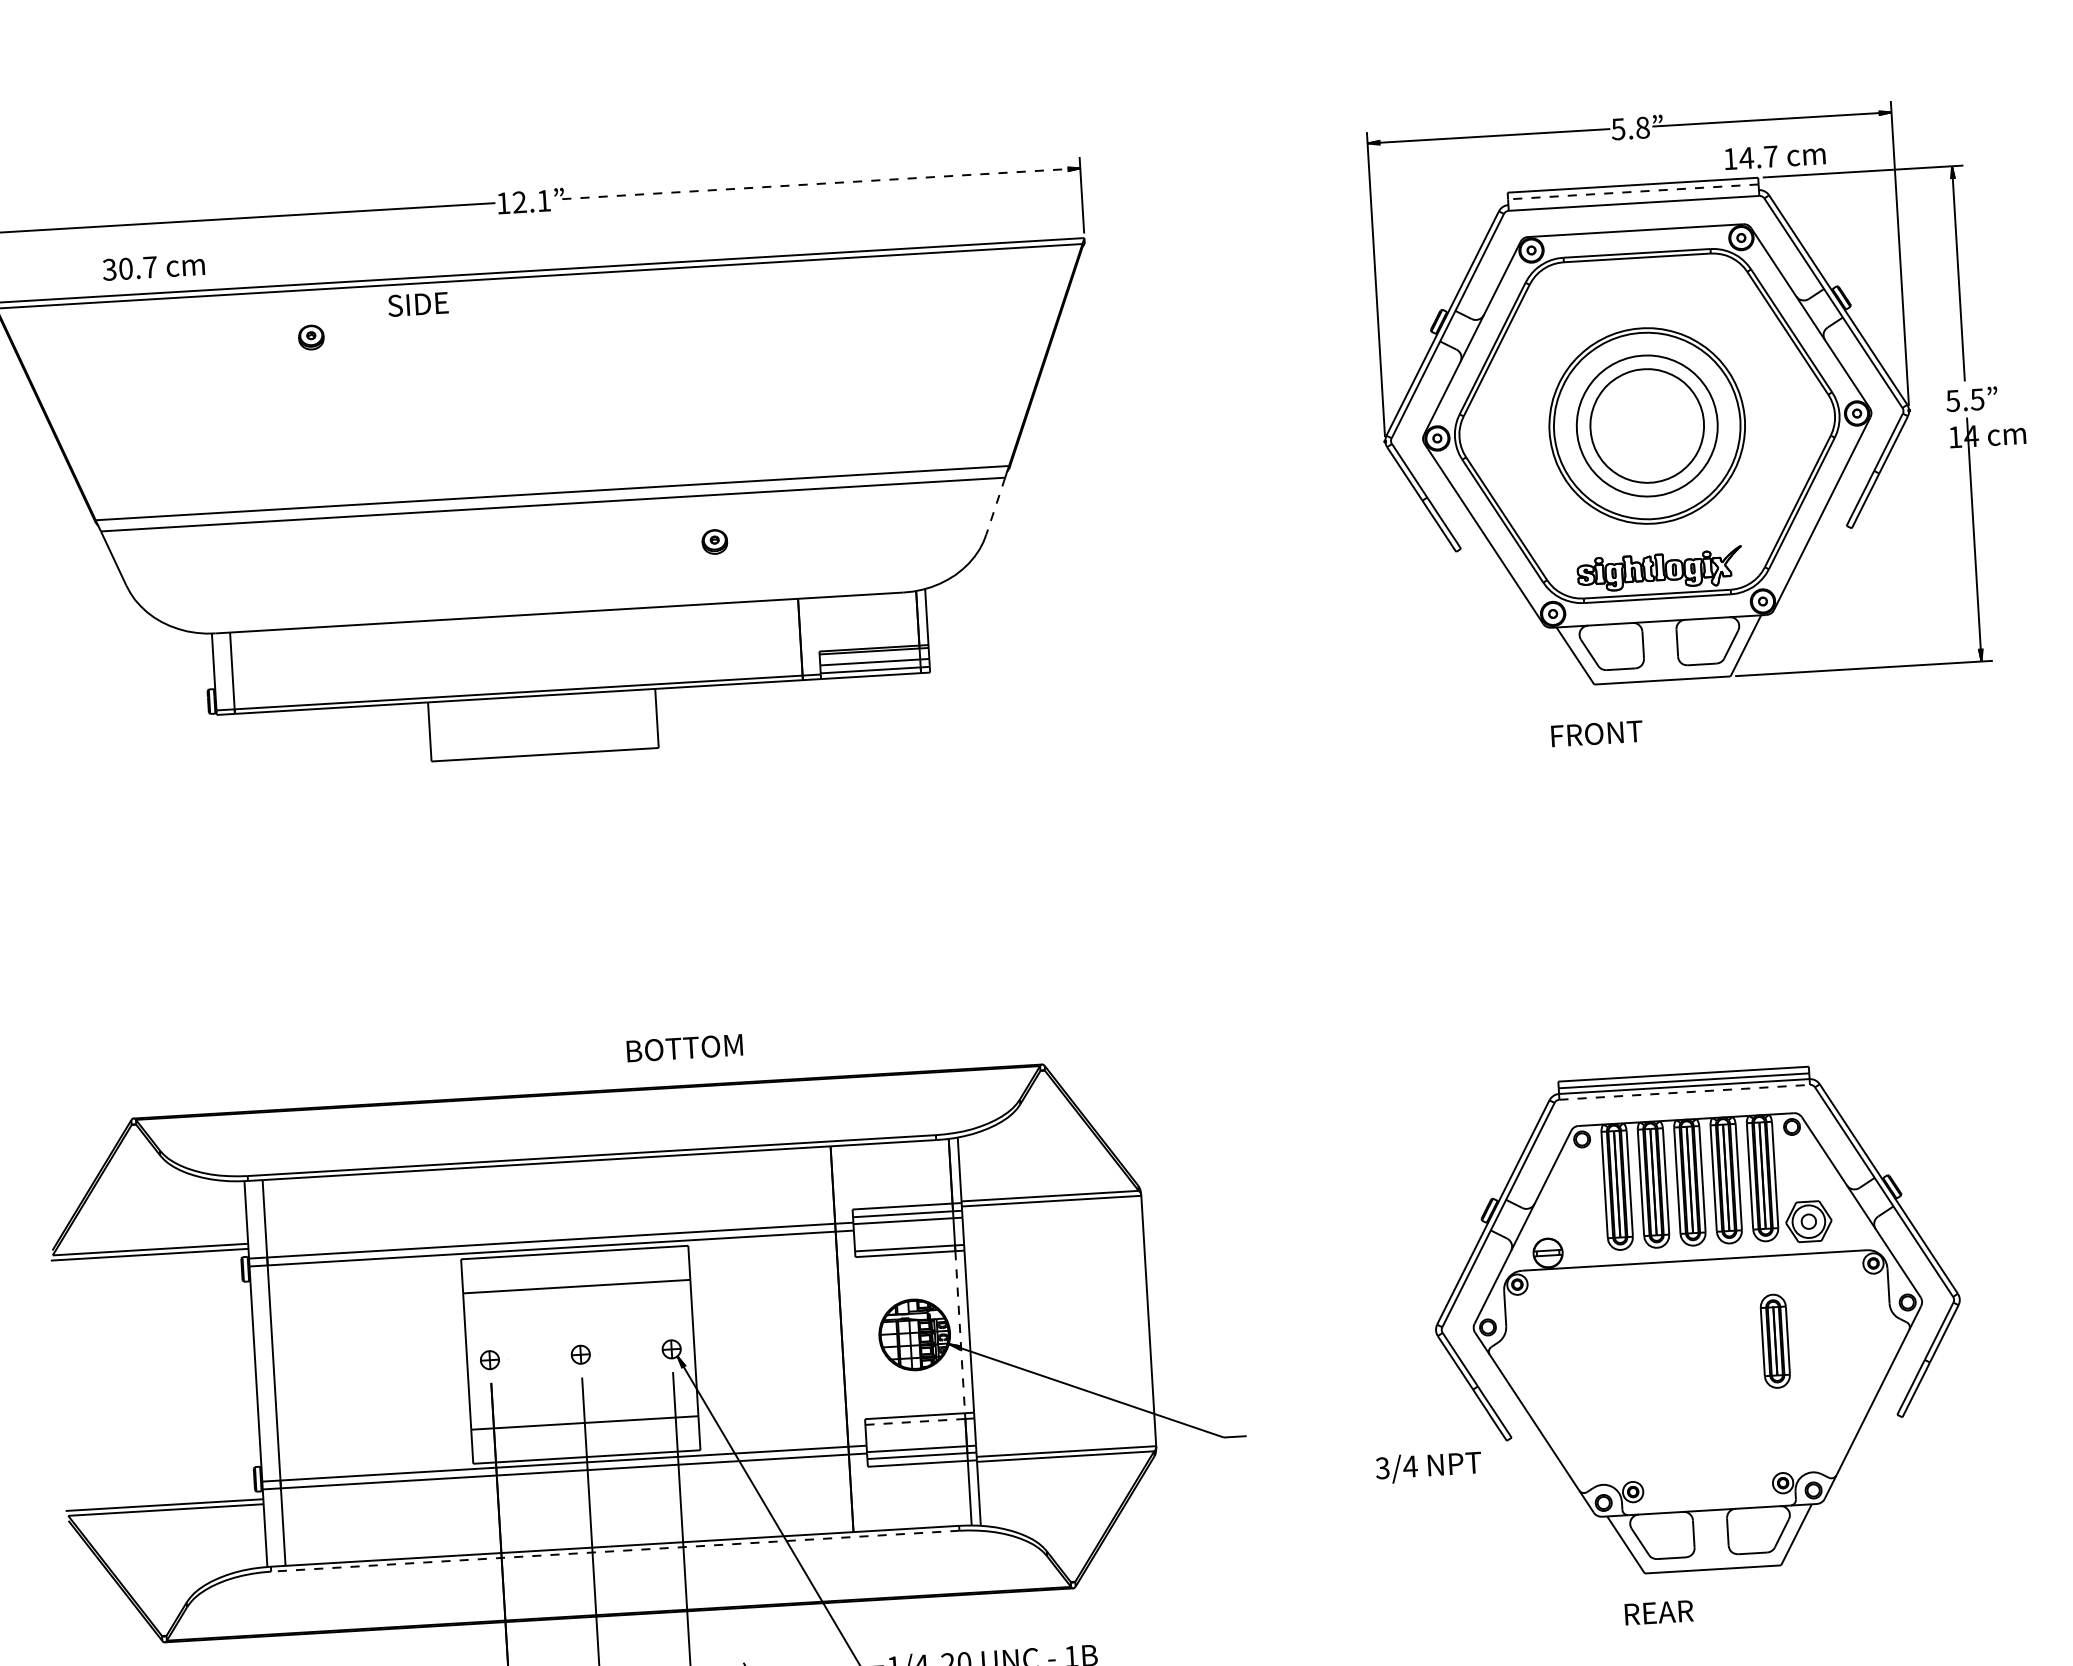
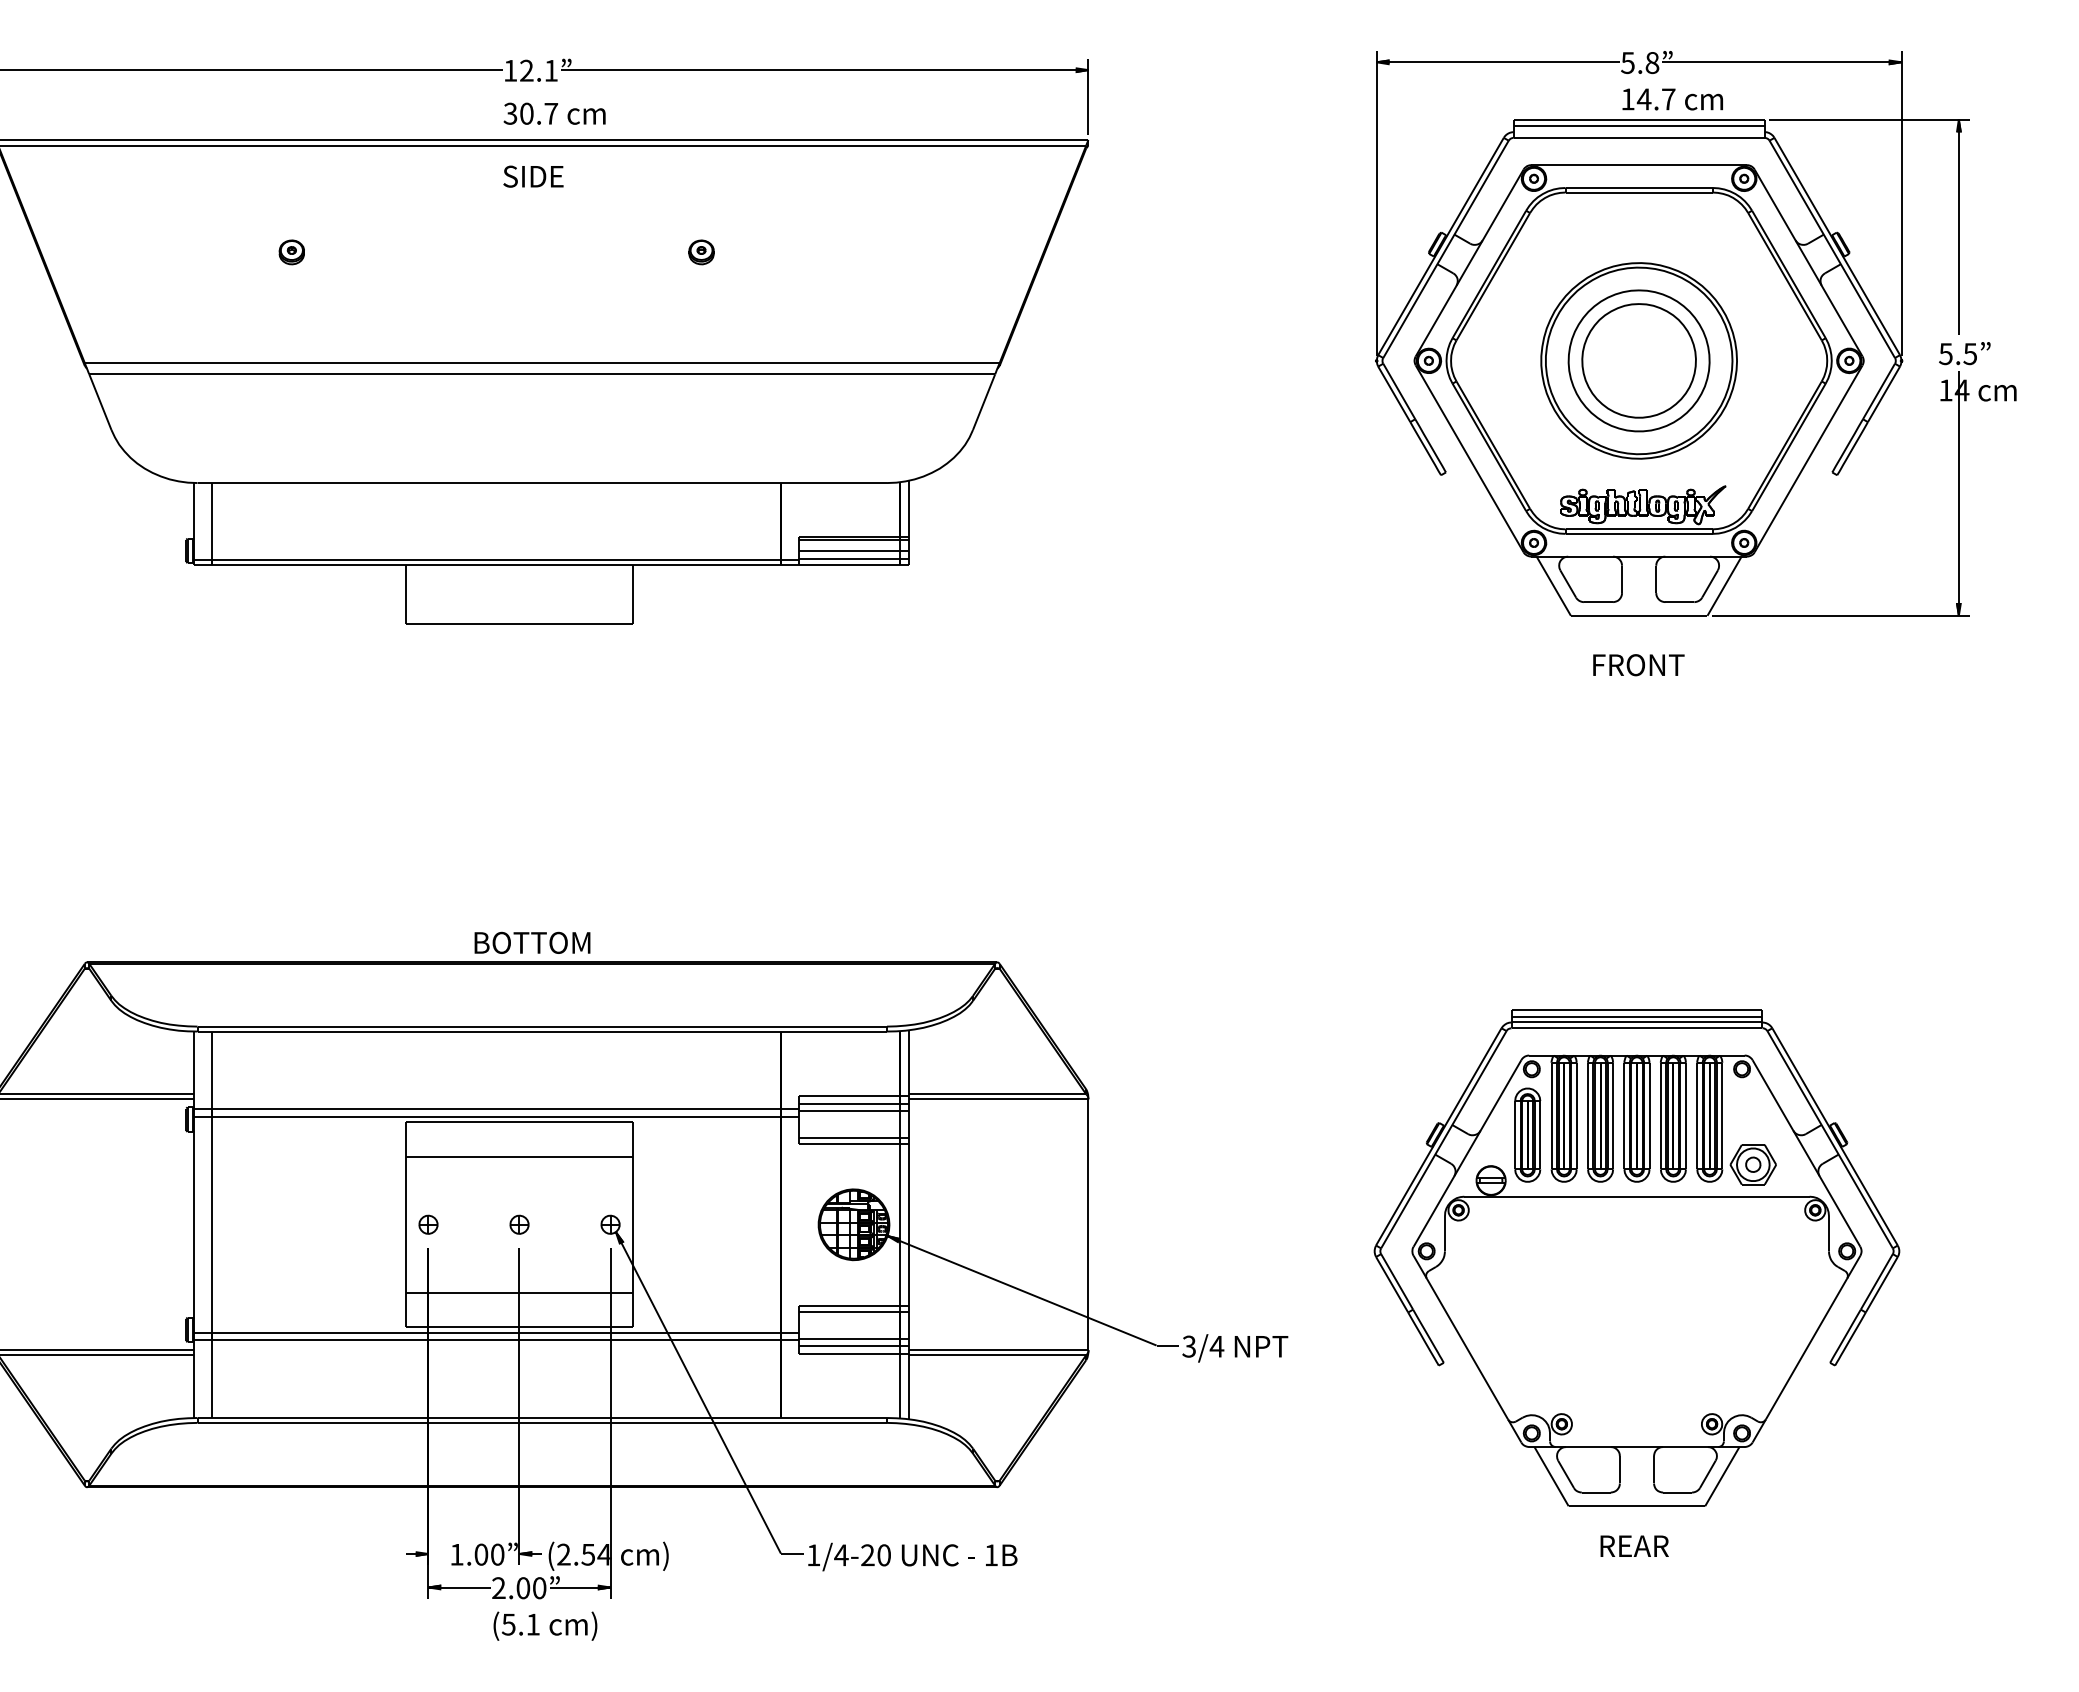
text: (1774, 156) -> (1672, 99), moved
line: (816, 184) -> (824, 70), dashed -> solid
line: (1632, 192) -> (1638, 126), dashed -> solid
text: (153, 266) -> (554, 113), moved
text: (418, 304) -> (533, 176), moved
part: (311, 337) -> (291, 252), moved
line: (996, 506) -> (984, 402), dashed -> solid
part: (714, 542) -> (701, 252), moved
text: (1596, 734) -> (1638, 665), moved
text: (684, 1047) -> (532, 942), moved
line: (1685, 1092) -> (1637, 1028), dashed -> solid
line: (960, 1332) -> (899, 1225), dashed -> solid
part: (1775, 1340) -> (1527, 1134), moved
line: (915, 1421) -> (849, 1311), dashed -> solid
text: (1428, 1467) -> (1235, 1348), moved
line: (615, 1550) -> (542, 1422), dashed -> solid
text: (1658, 1611) -> (1634, 1545), moved

